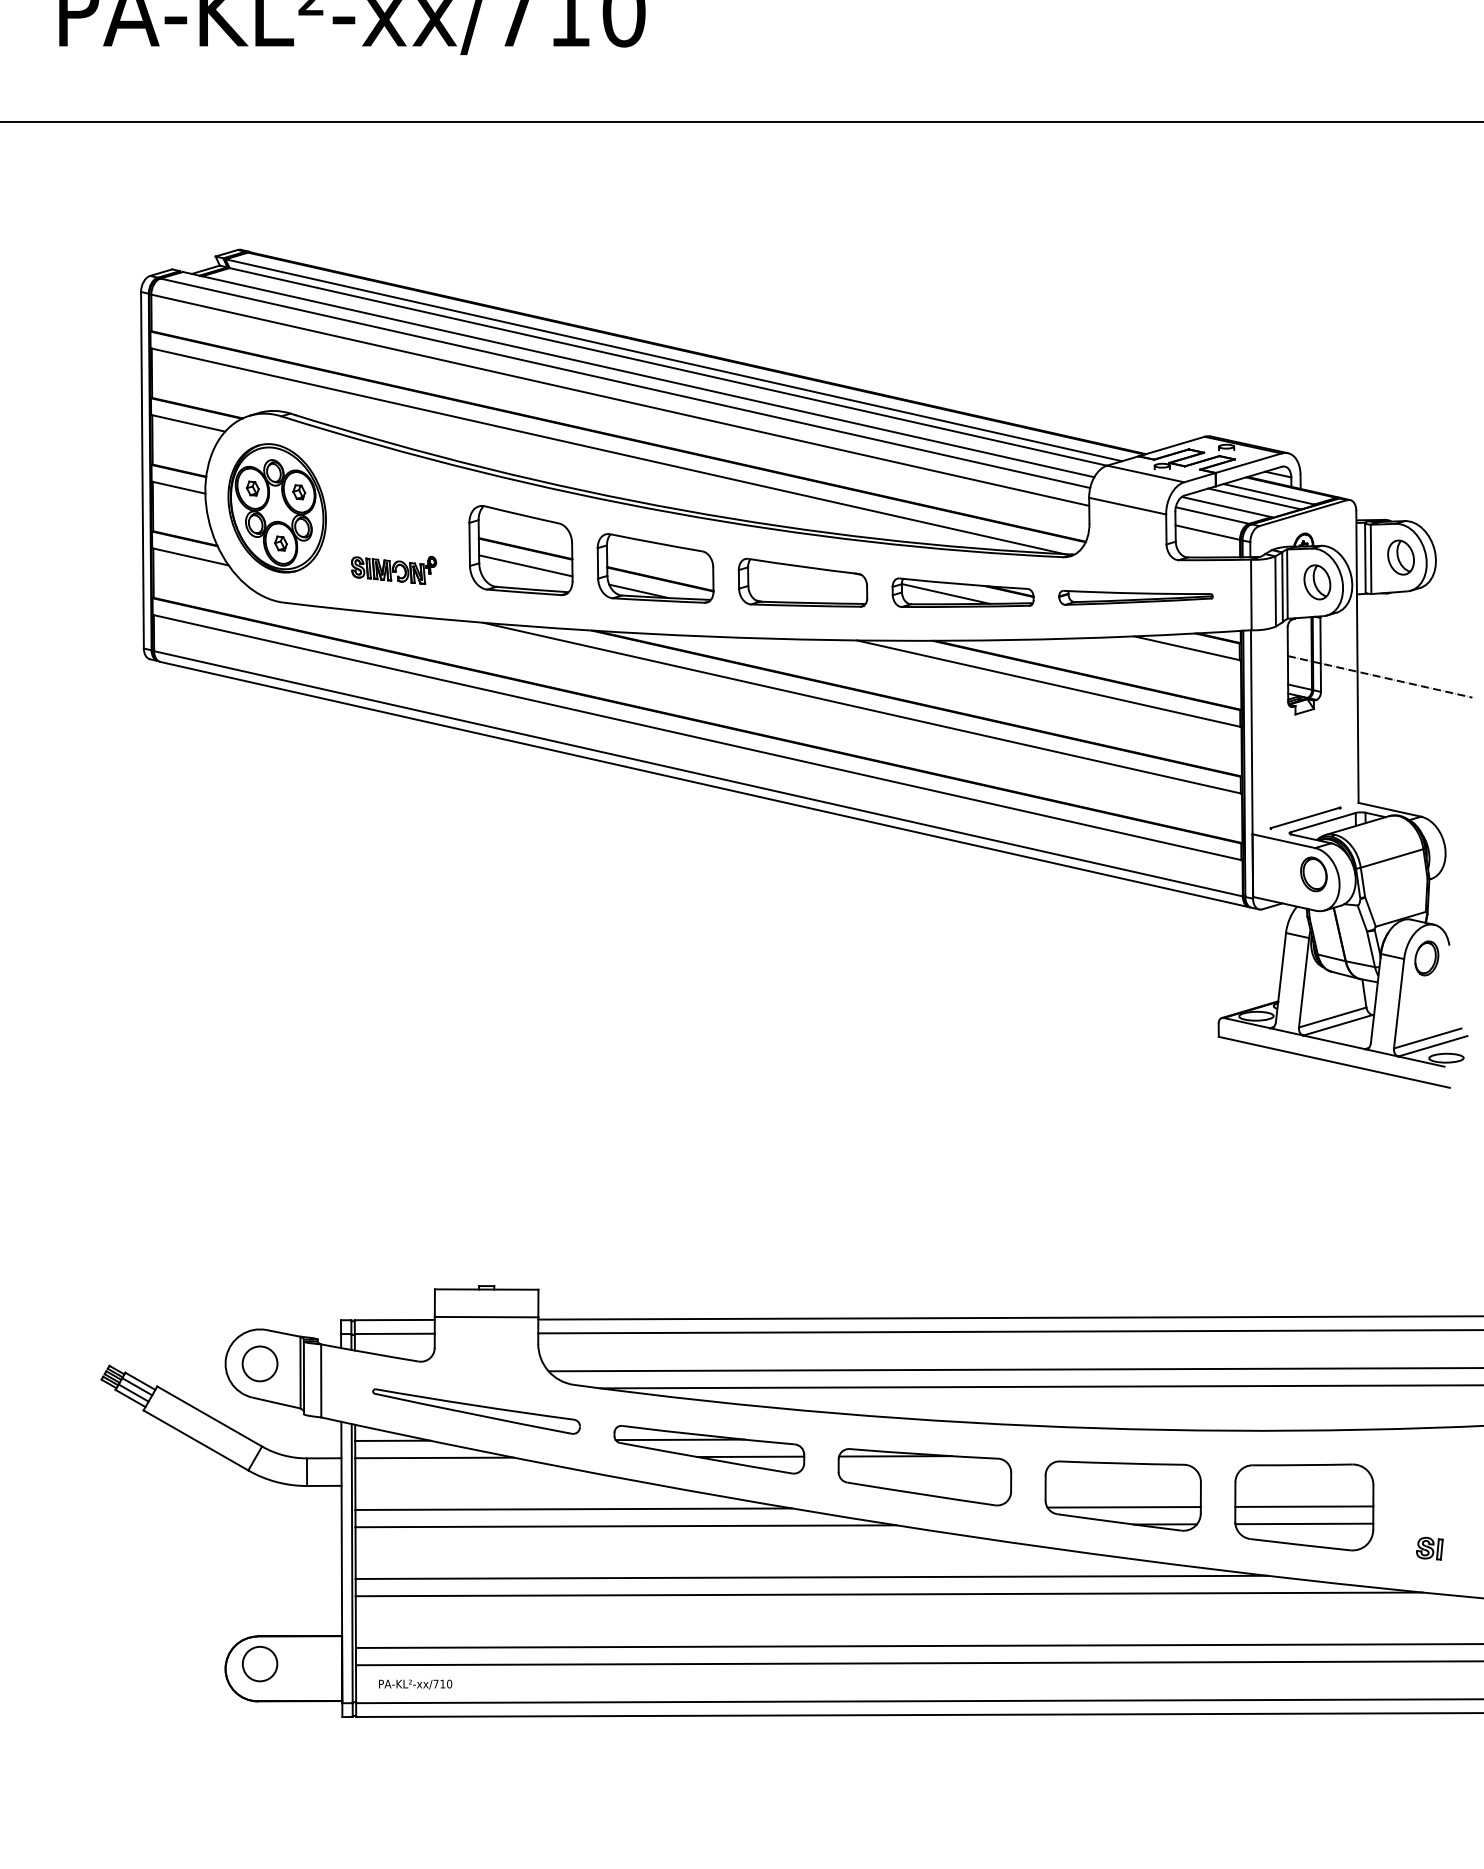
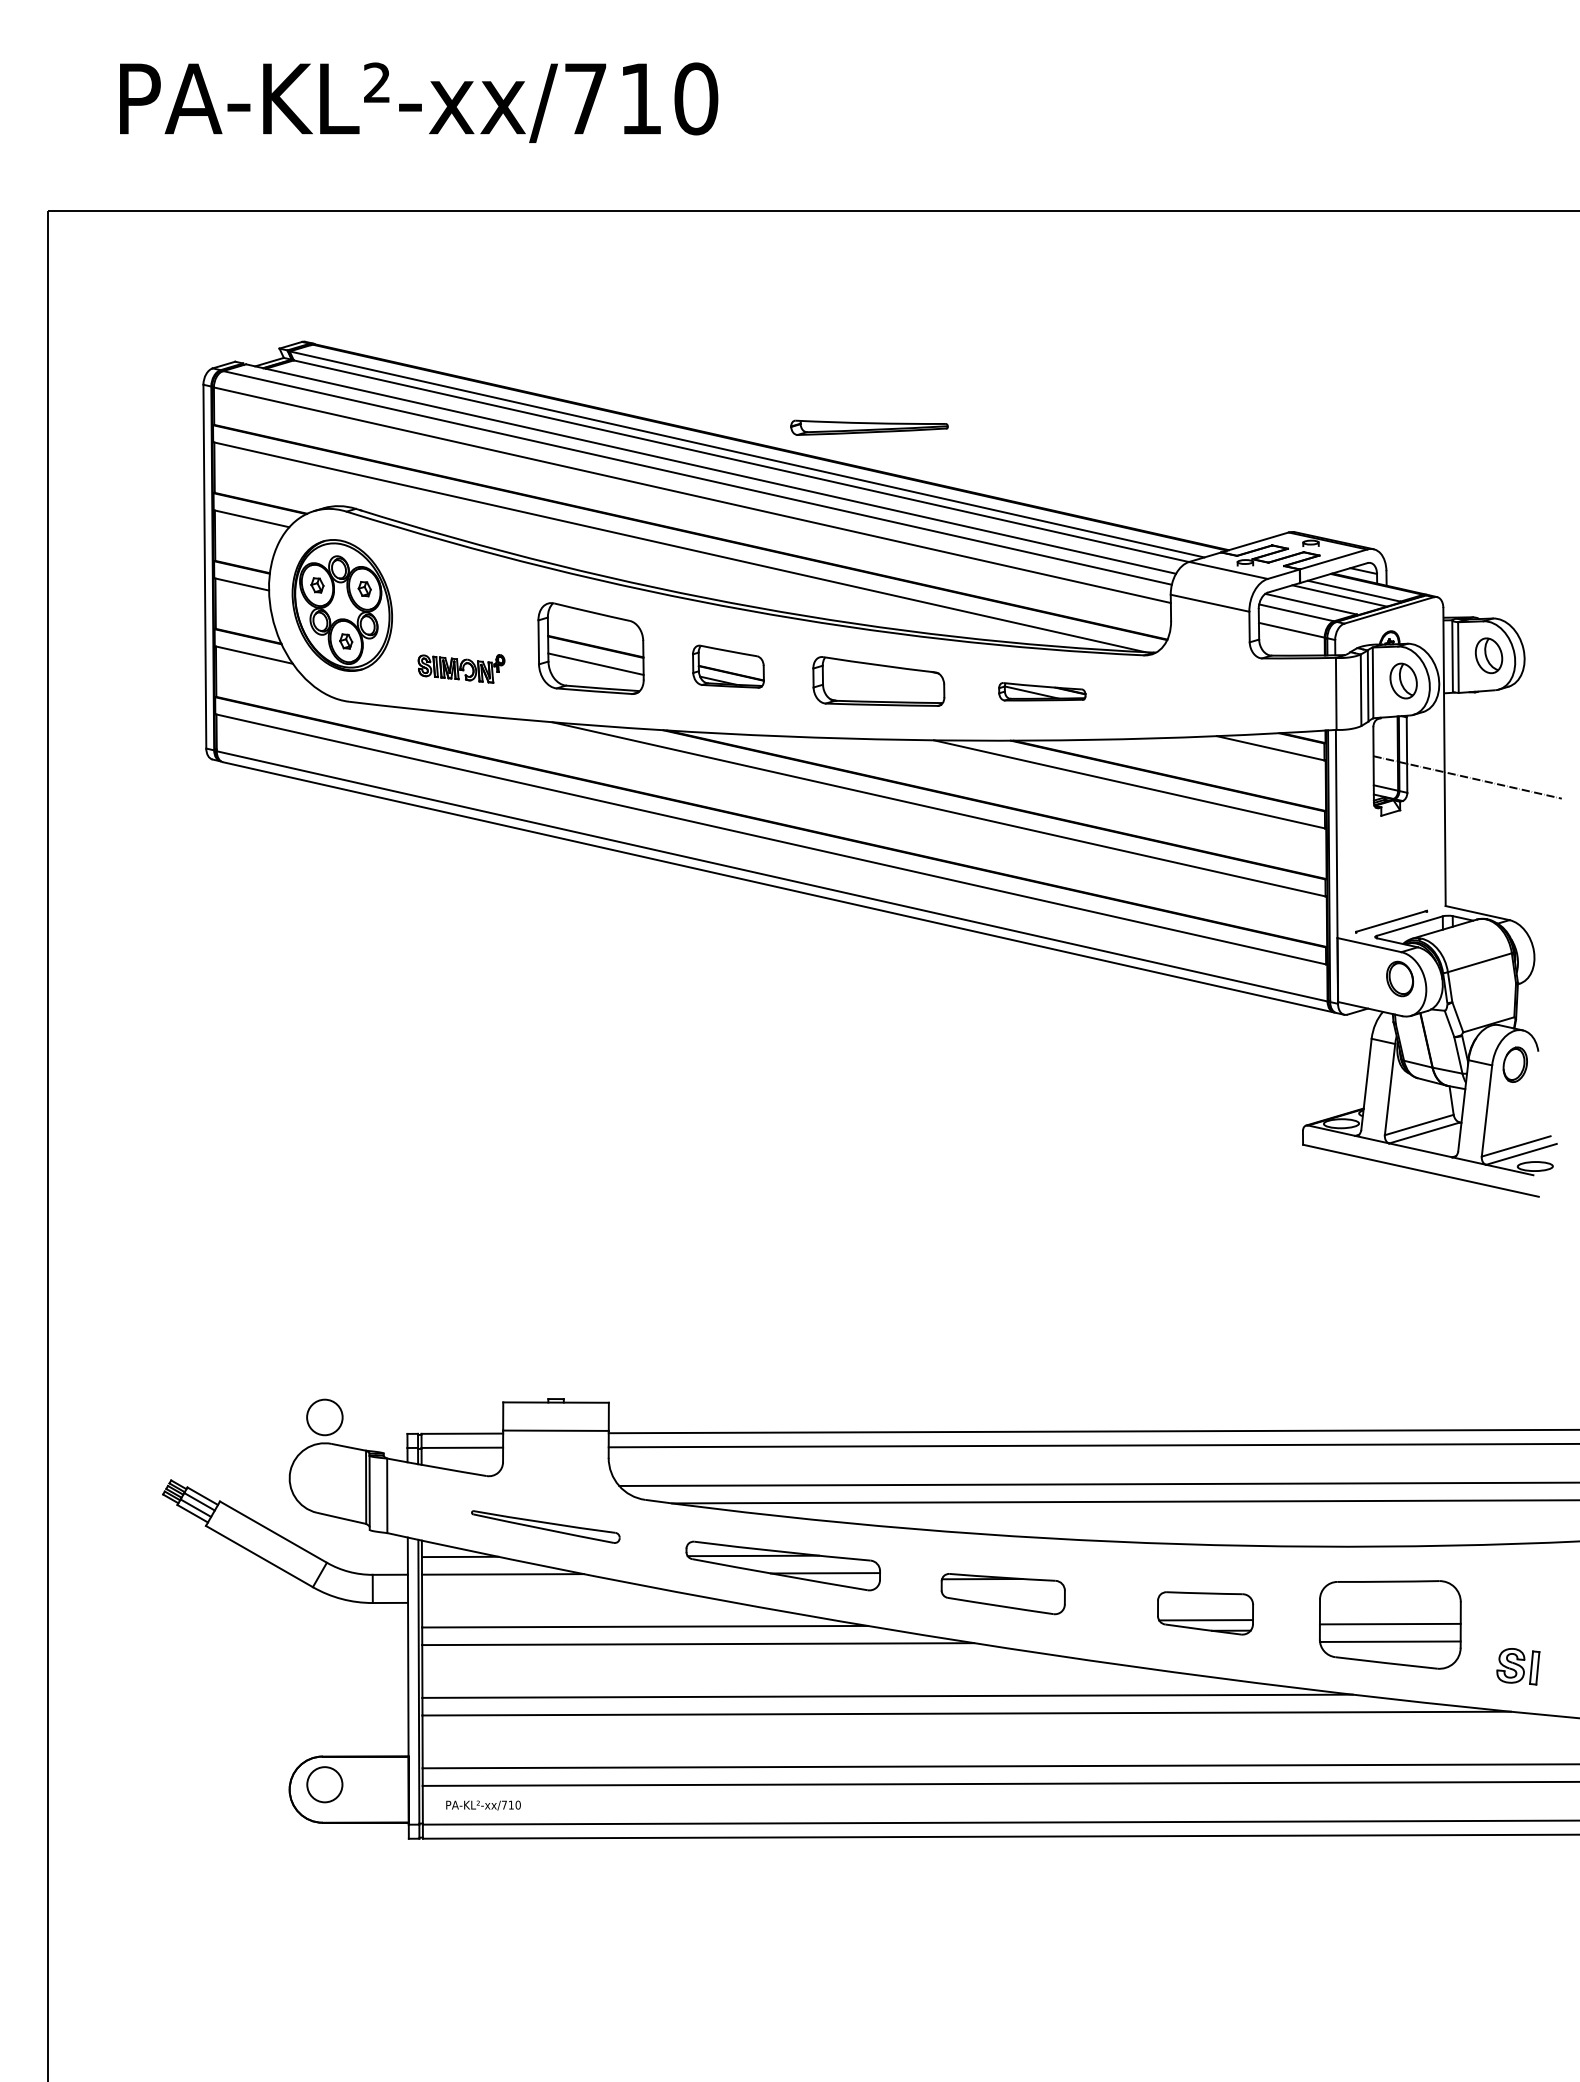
part: (655, 568) -> (728, 666), size x0.6
part: (963, 592) -> (1042, 691), size x0.6
part: (1135, 597) -> (869, 427), moved
circle: (259, 1363) -> (324, 1417), moved
part: (476, 1410) -> (545, 1526), size x0.7
part: (925, 1476) -> (1003, 1593), size x0.7
part: (1123, 1496) -> (1205, 1613), size x0.6
part: (1429, 1549) -> (1518, 1667), size x1.6

